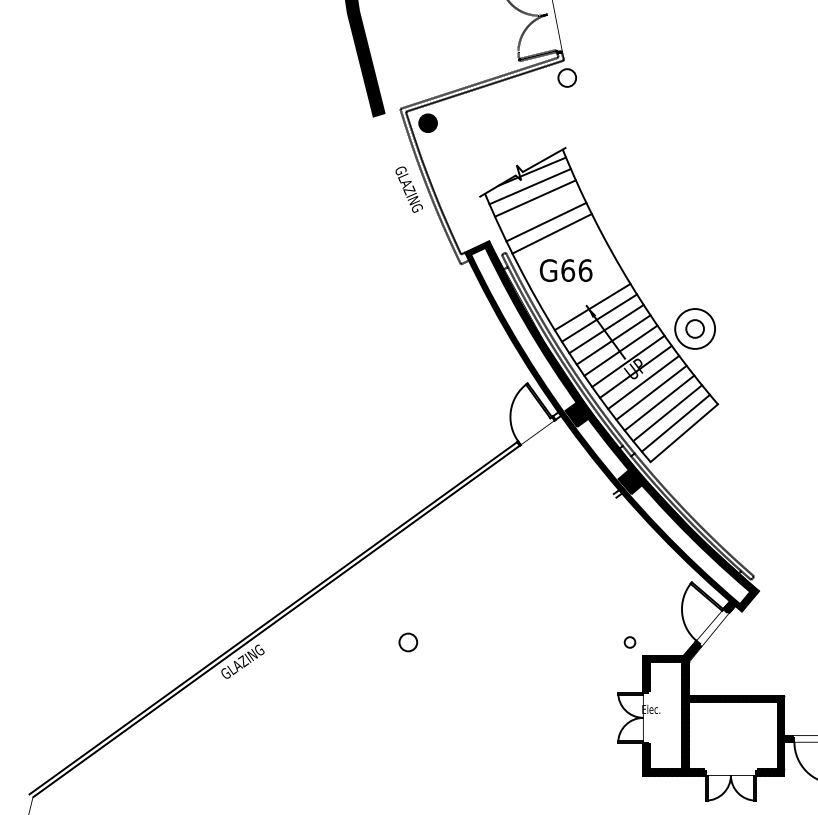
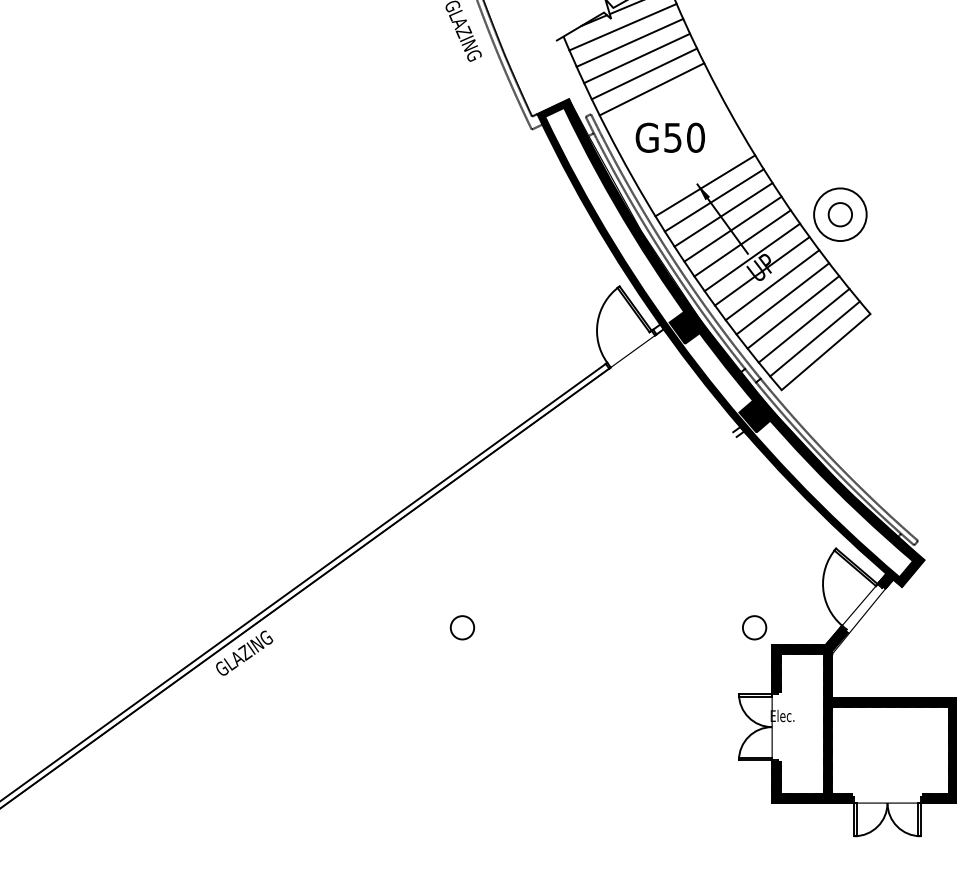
line: (540, 210) -> (636, 58), added
text: (576, 270) -> (684, 137), G66 -> G50
circle: (629, 642) -> (753, 627), size x1.67

